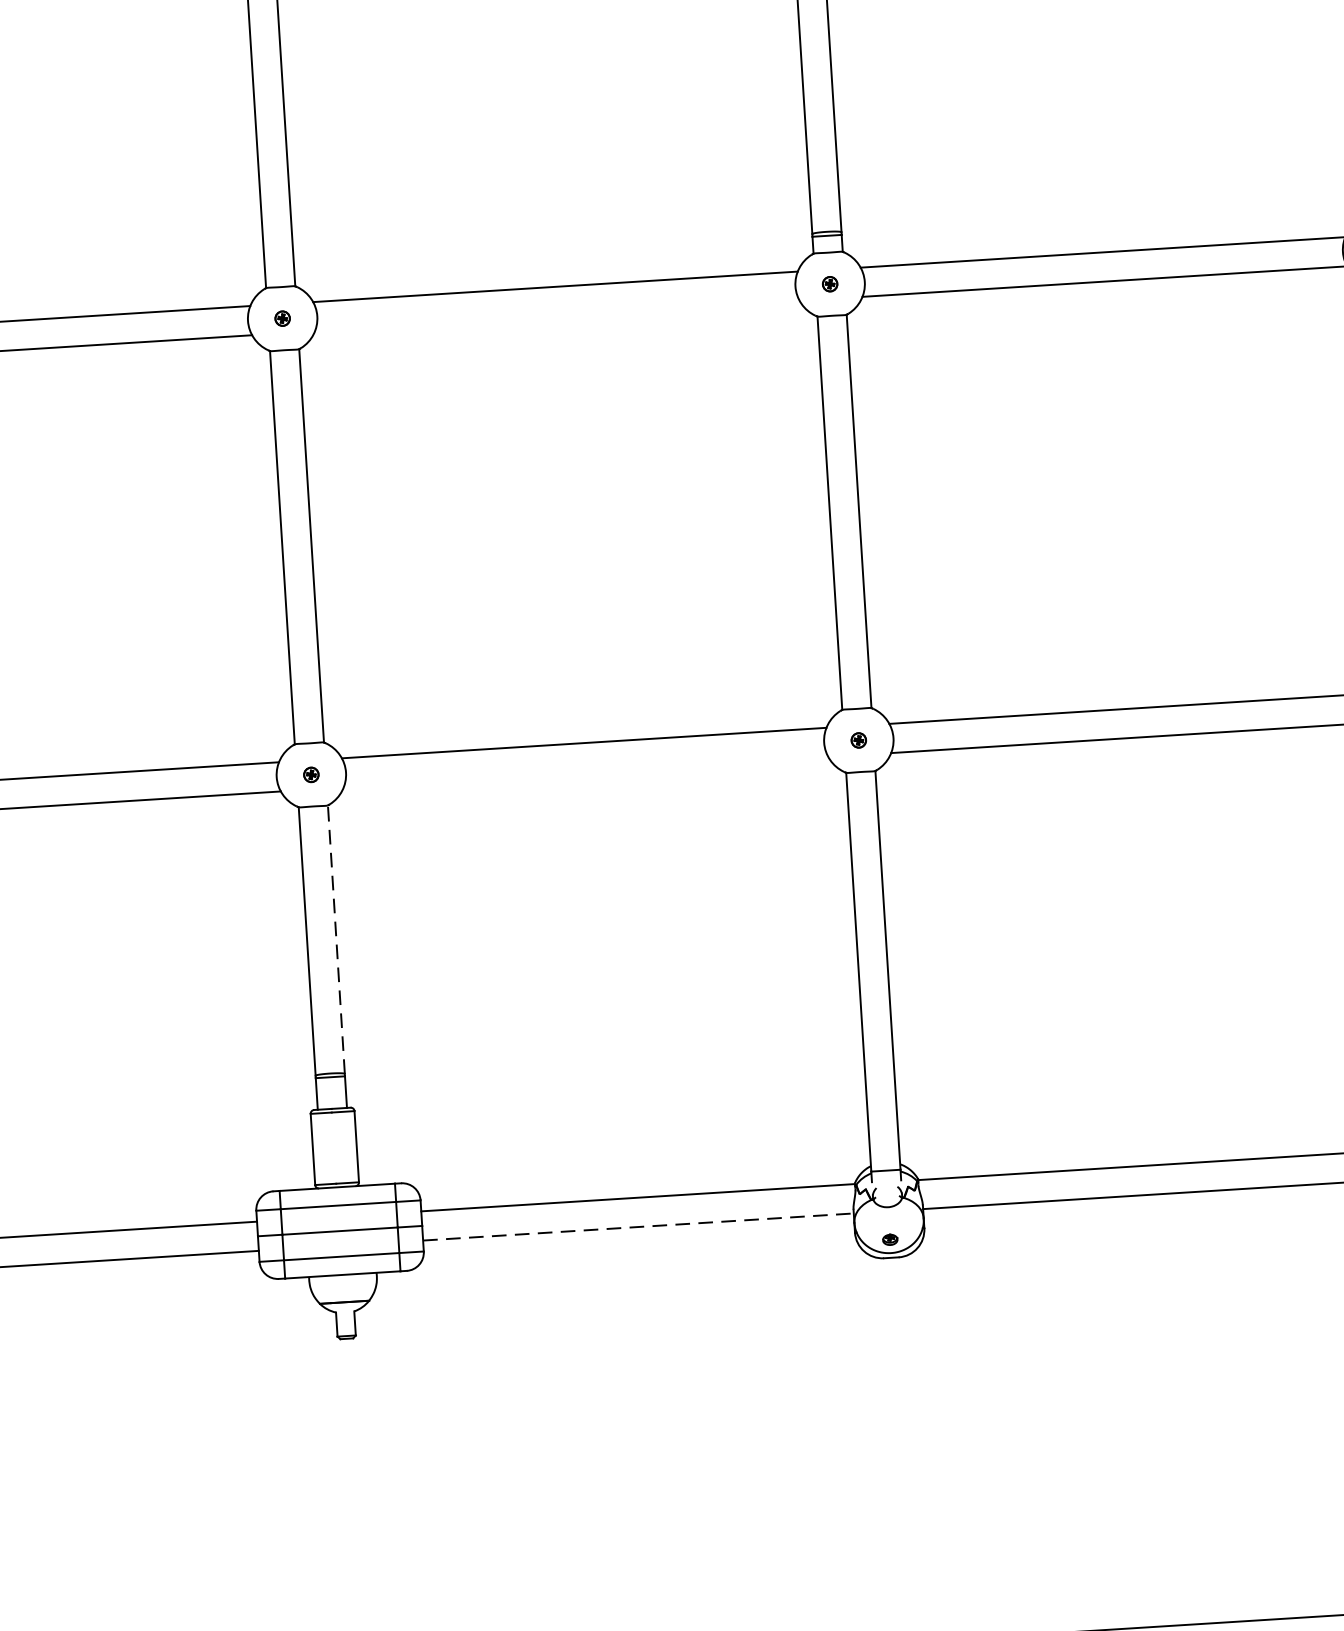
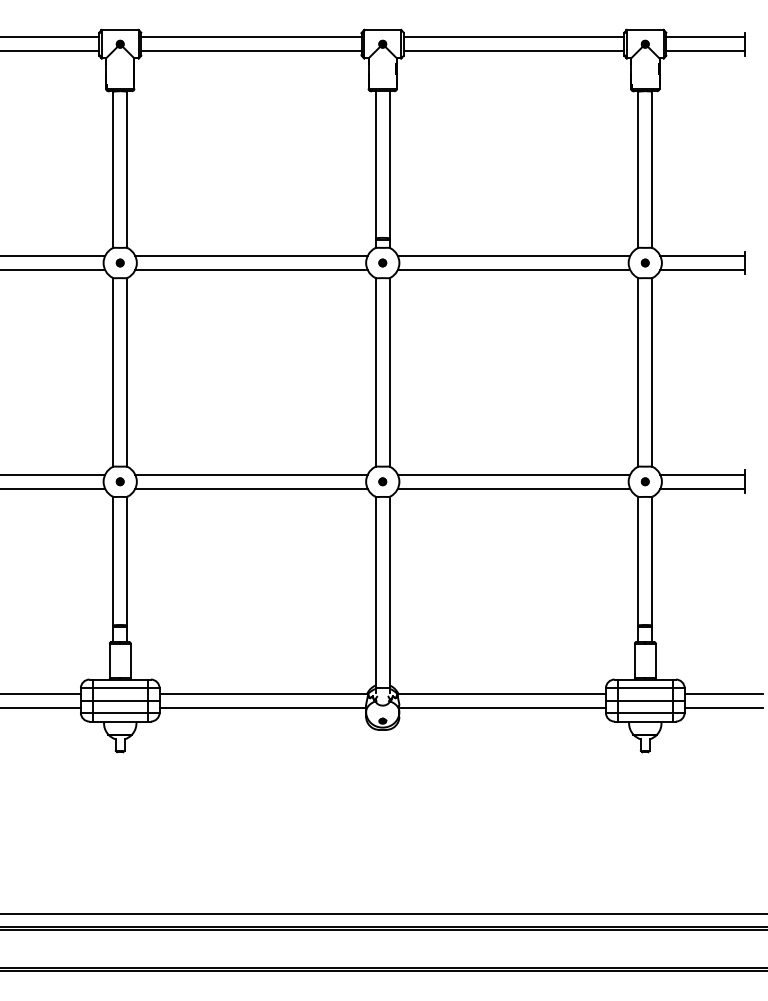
line: (557, 317) -> (251, 270), added
line: (585, 771) -> (251, 488), added
line: (336, 938) -> (127, 560), dashed -> solid
line: (639, 1226) -> (263, 707), dashed -> solid

